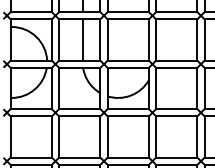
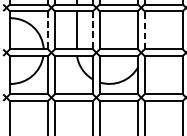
line: (51, 40) -> (47, 30), solid -> dashed
line: (100, 40) -> (93, 30), solid -> dashed
line: (156, 40) -> (144, 30), solid -> dashed

